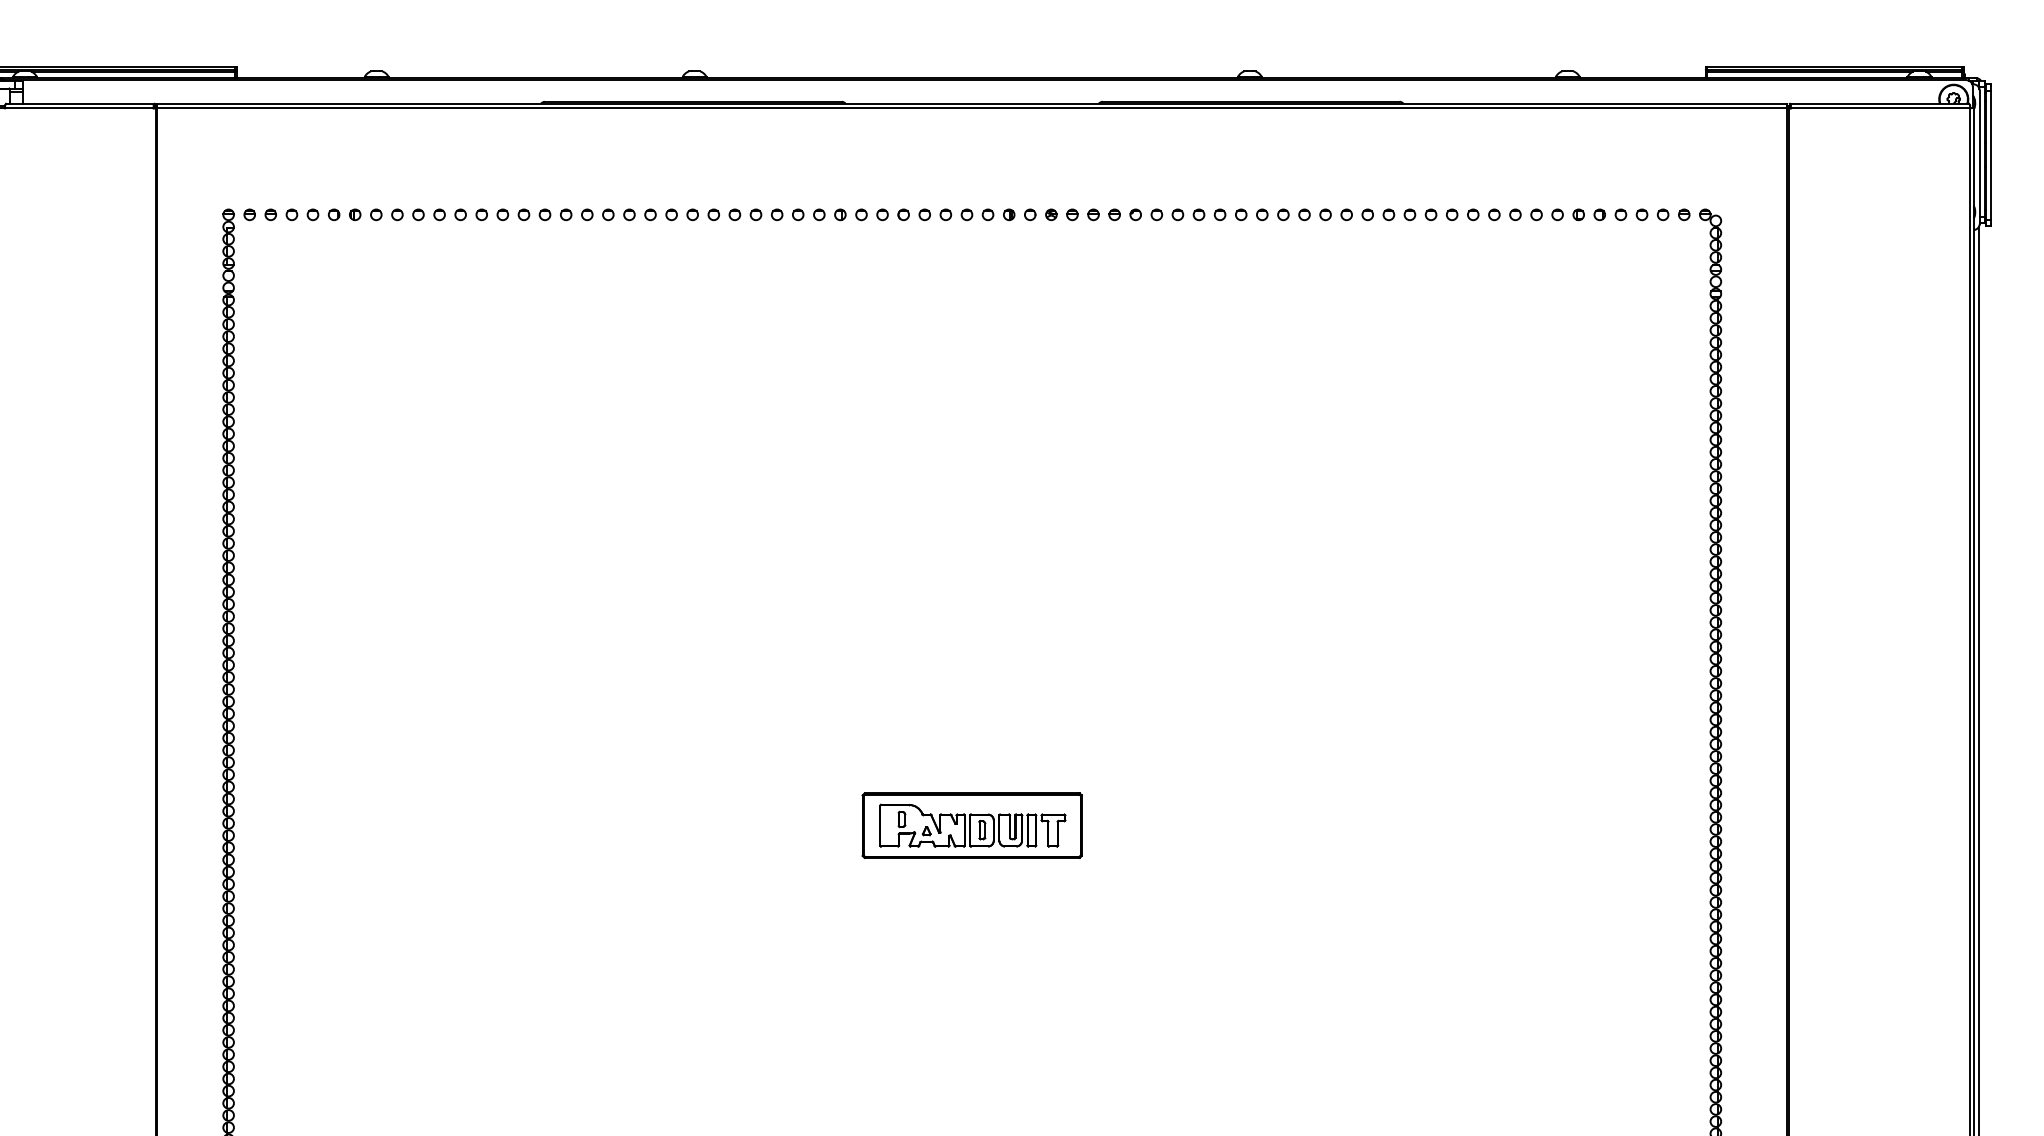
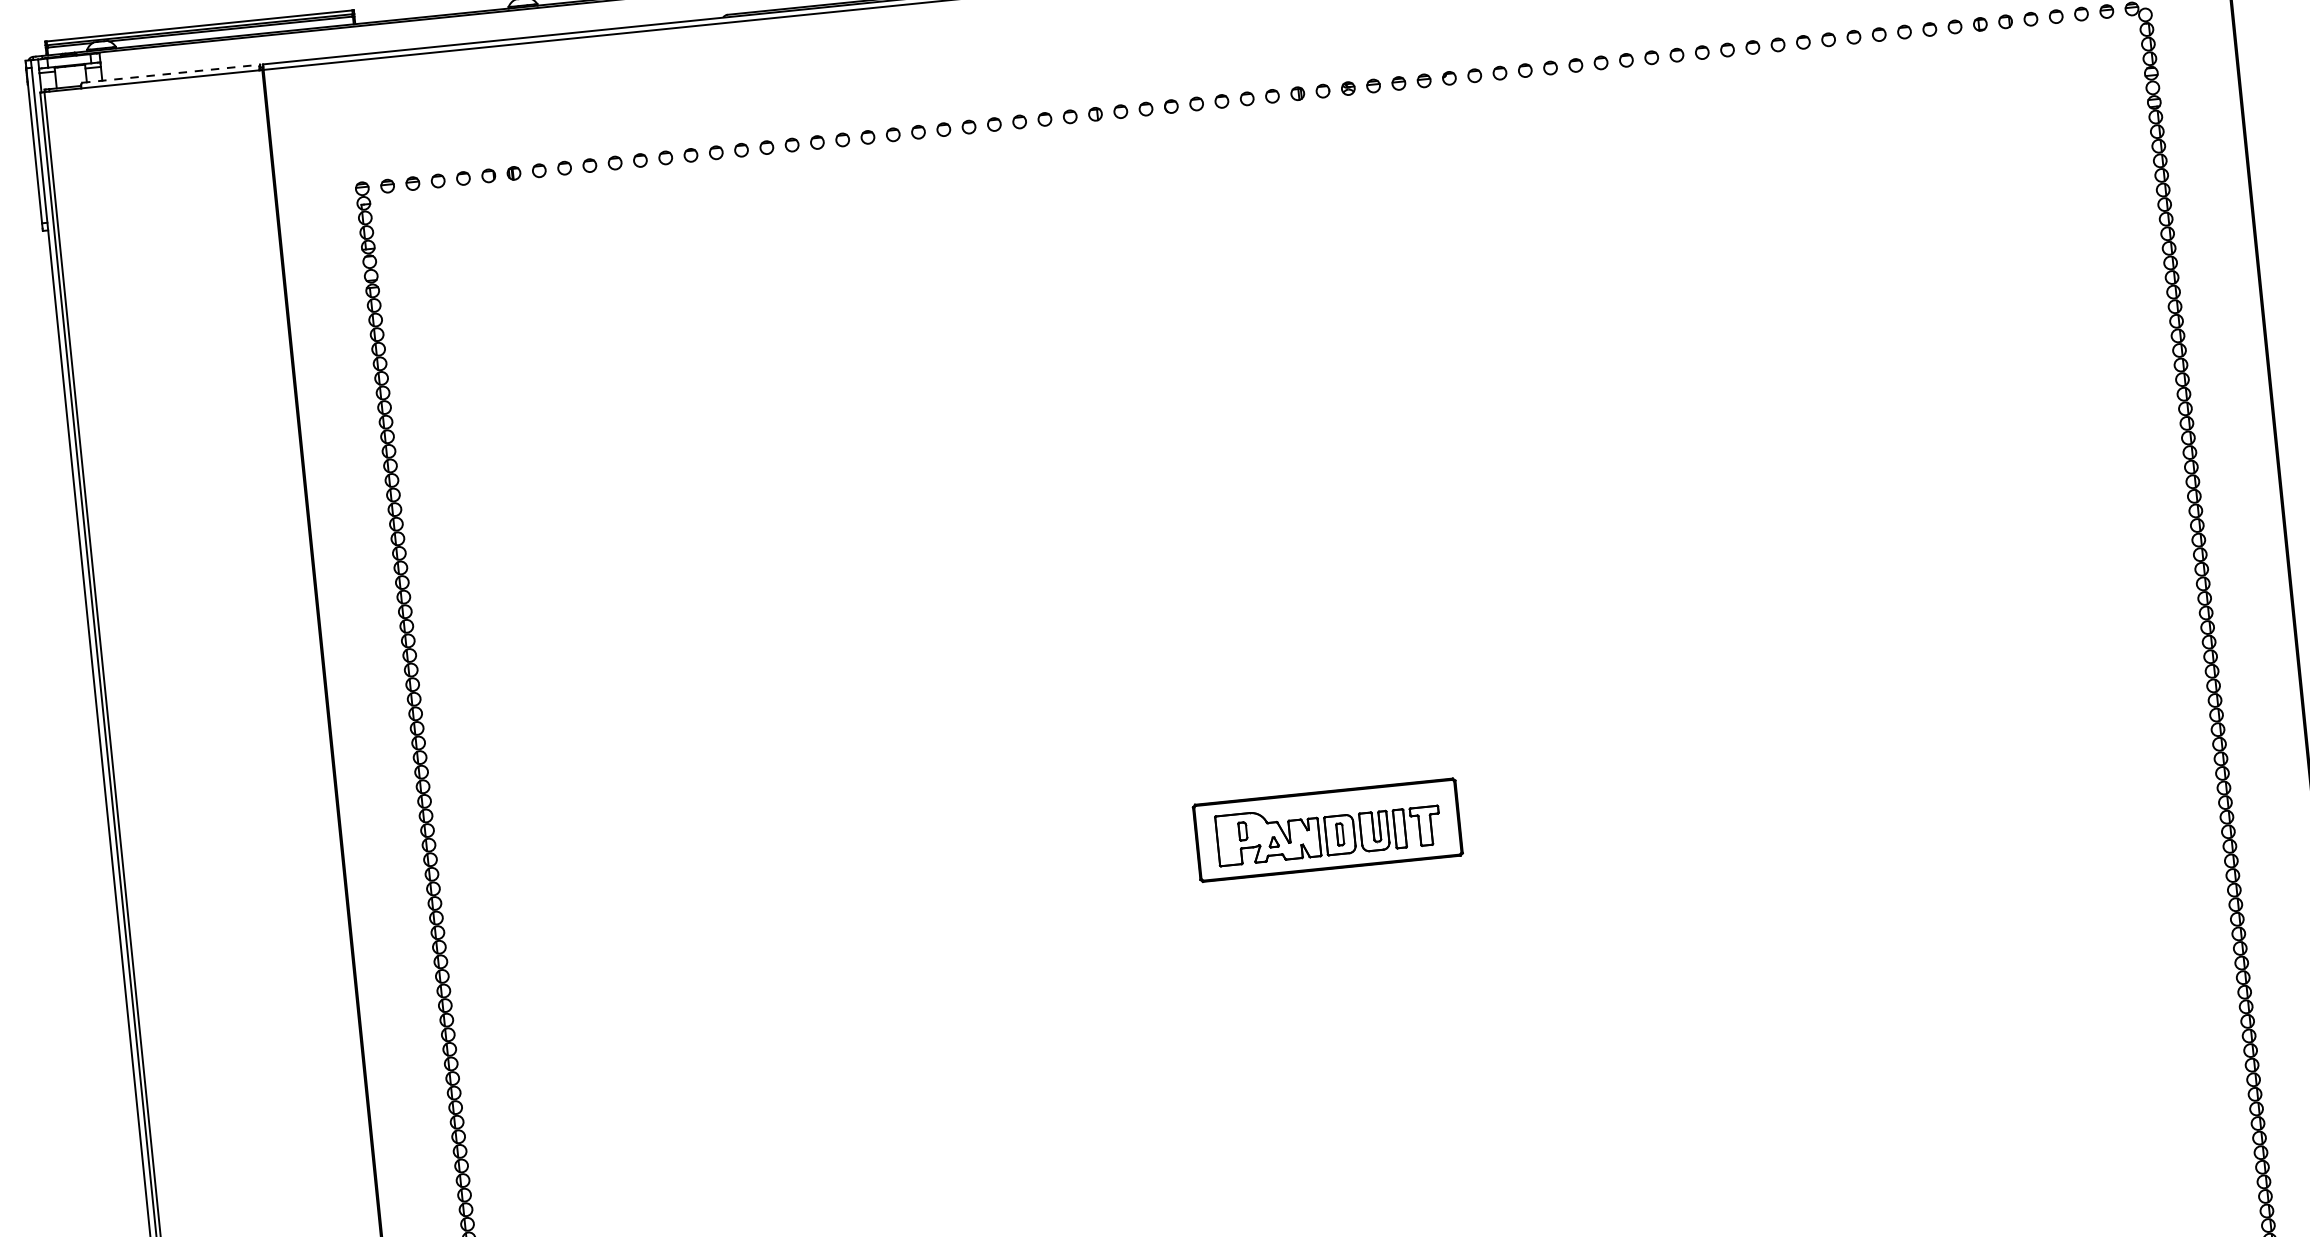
line: (80, 103) -> (171, 73), solid -> dashed

